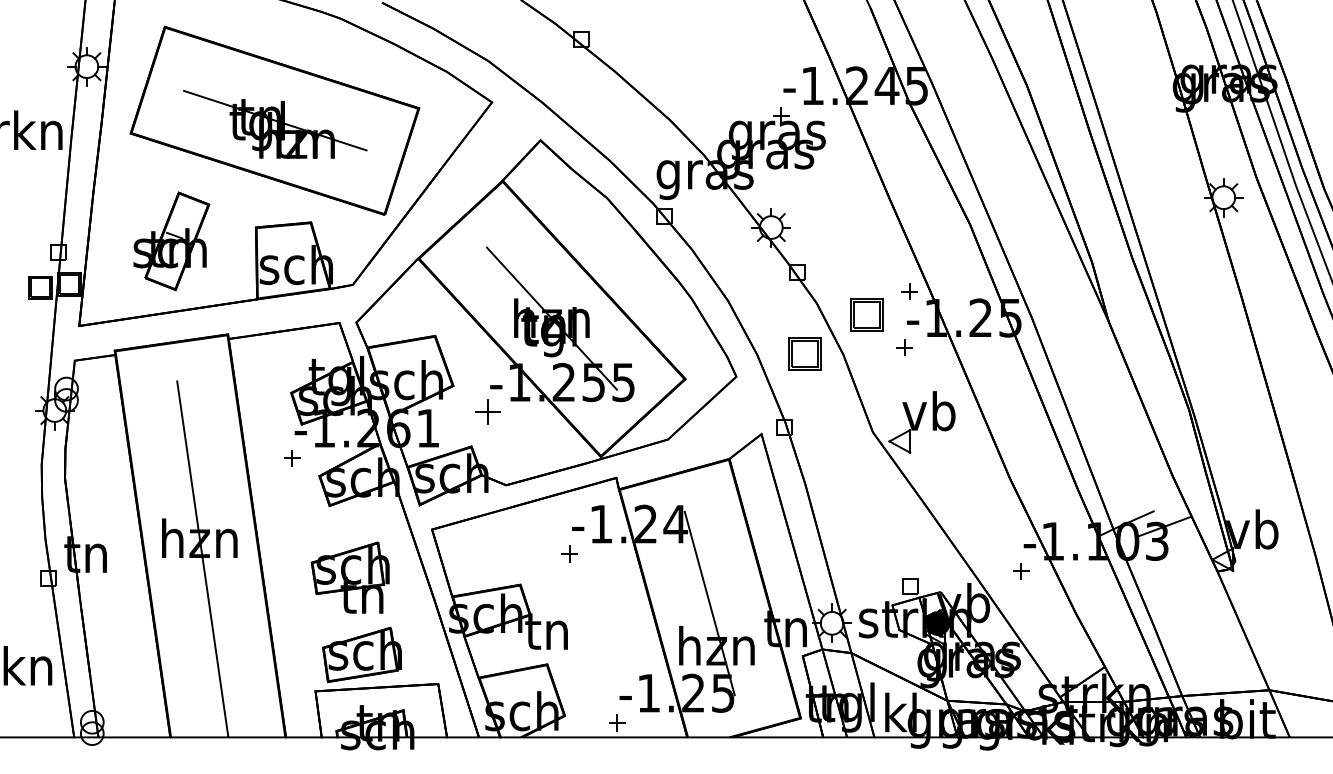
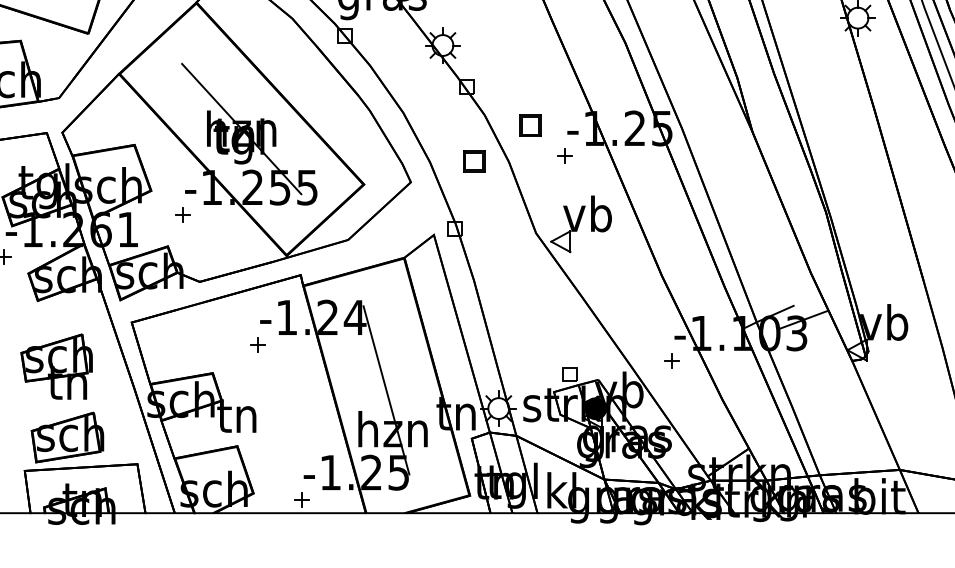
part: (909, 291) -> (569, 104), removed
part: (866, 315) -> (530, 126), size x0.71
part: (805, 353) -> (474, 161), size x0.71
part: (487, 412) -> (182, 215), size x0.62

